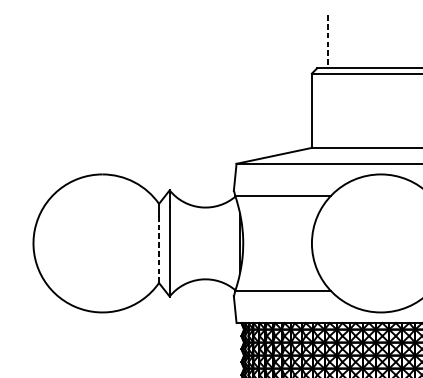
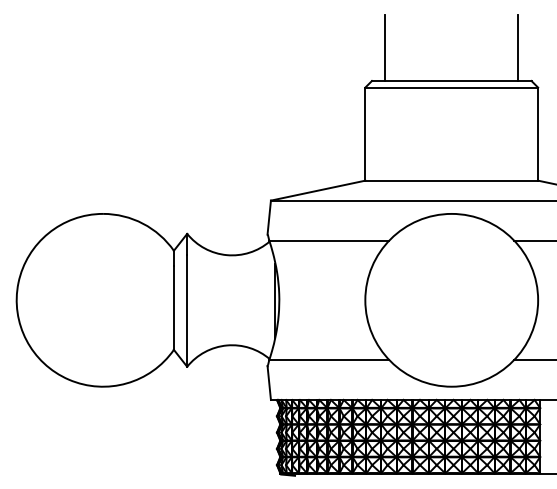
line: (328, 42) -> (385, 48), dashed -> solid
line: (158, 249) -> (173, 308), dashed -> solid

